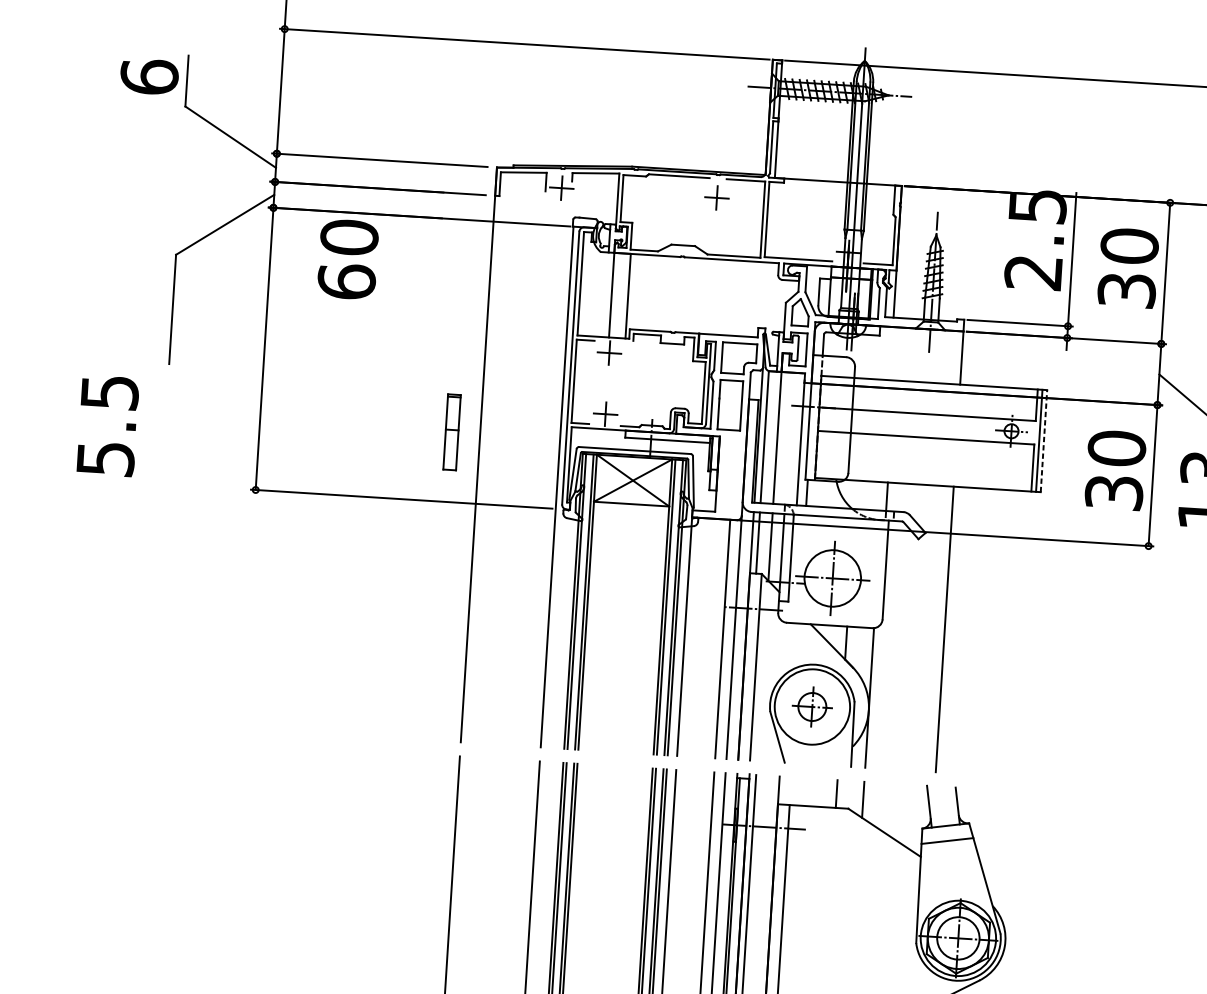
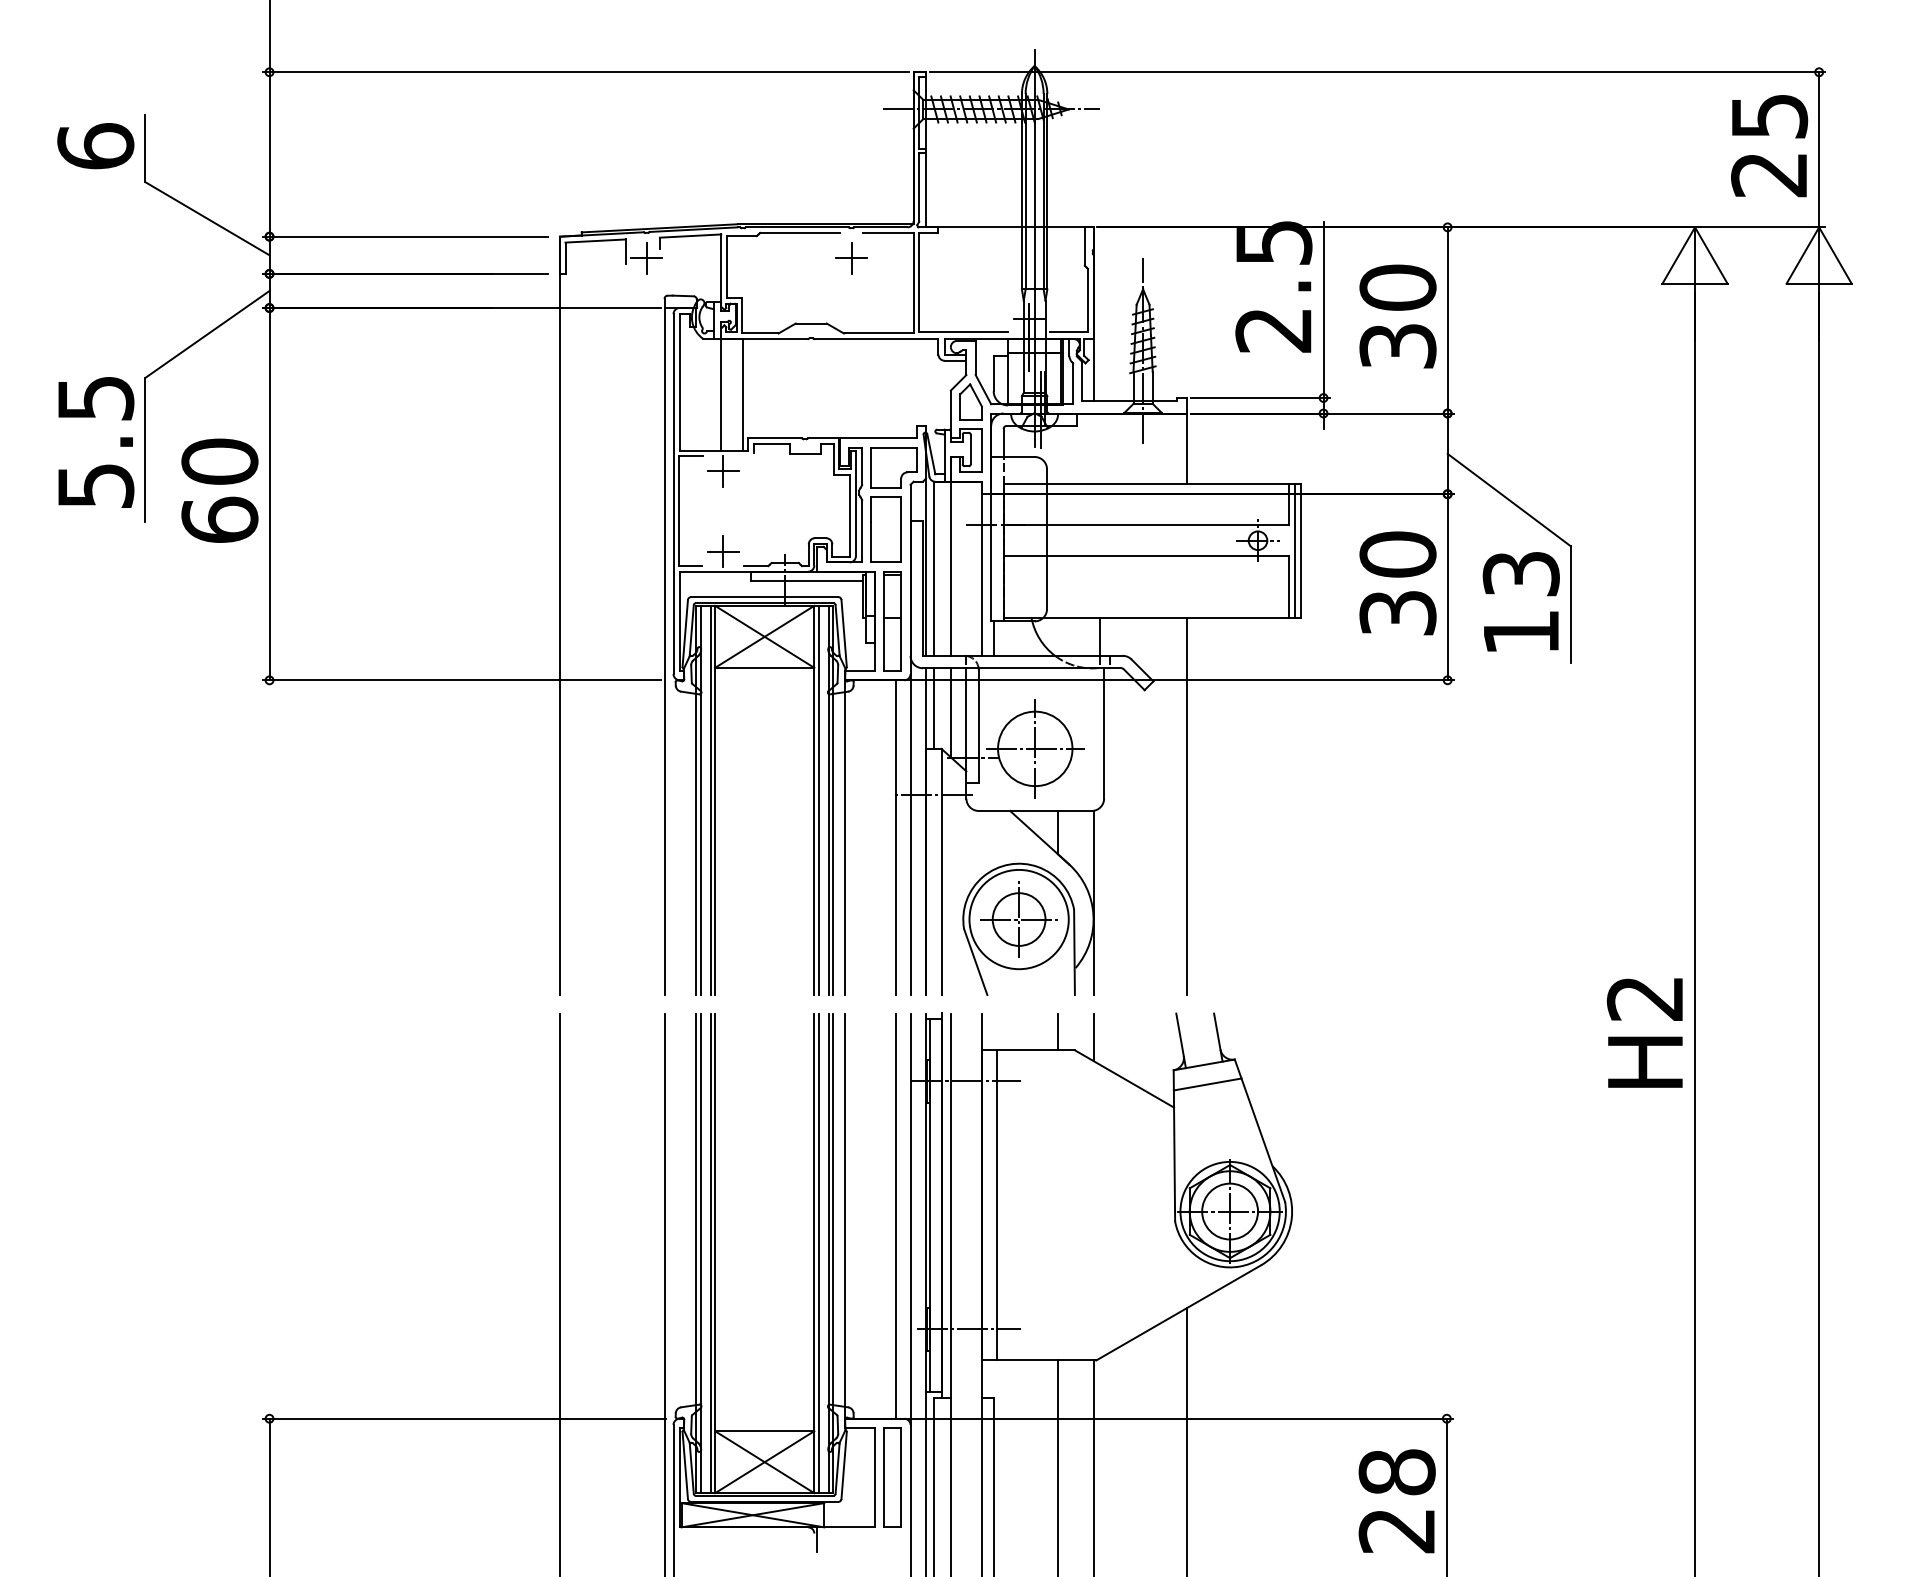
text: (347, 259) -> (219, 490), moved
text: (108, 426) -> (96, 442), moved
part: (451, 432) -> (892, 621), moved
line: (1044, 440) -> (1301, 550), dashed -> solid
part: (811, 706) -> (1018, 919), size x1.43

